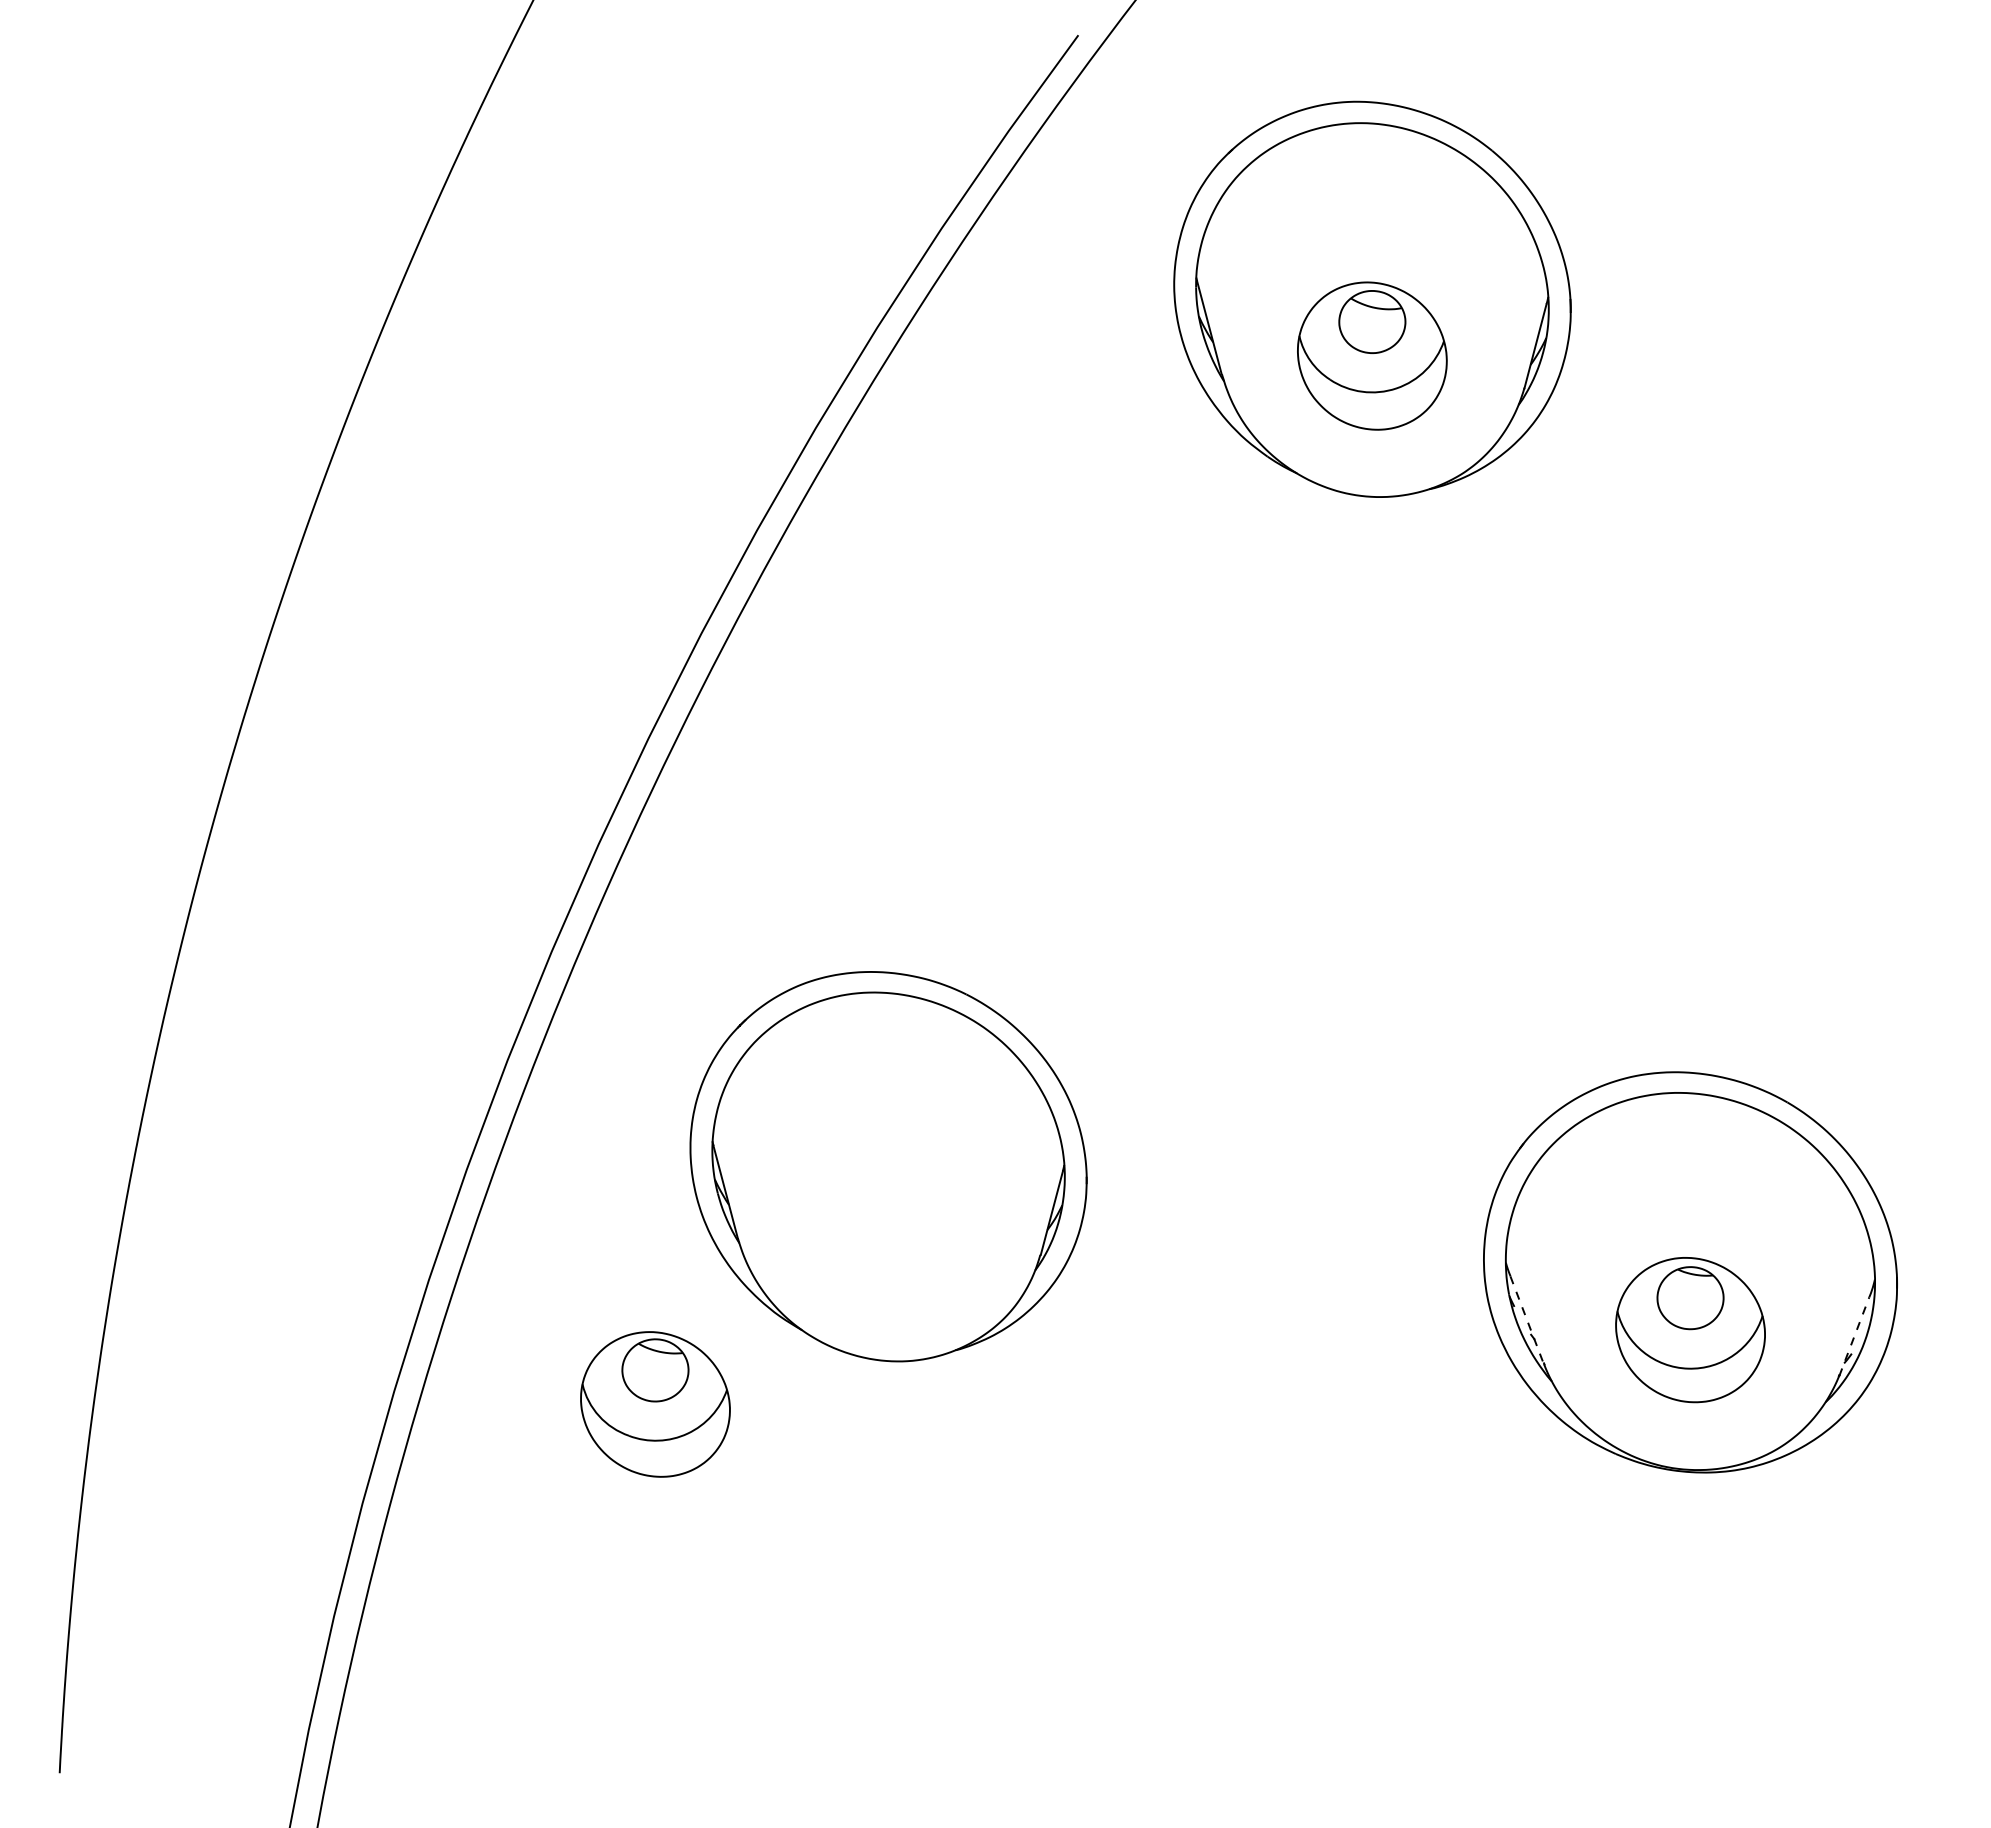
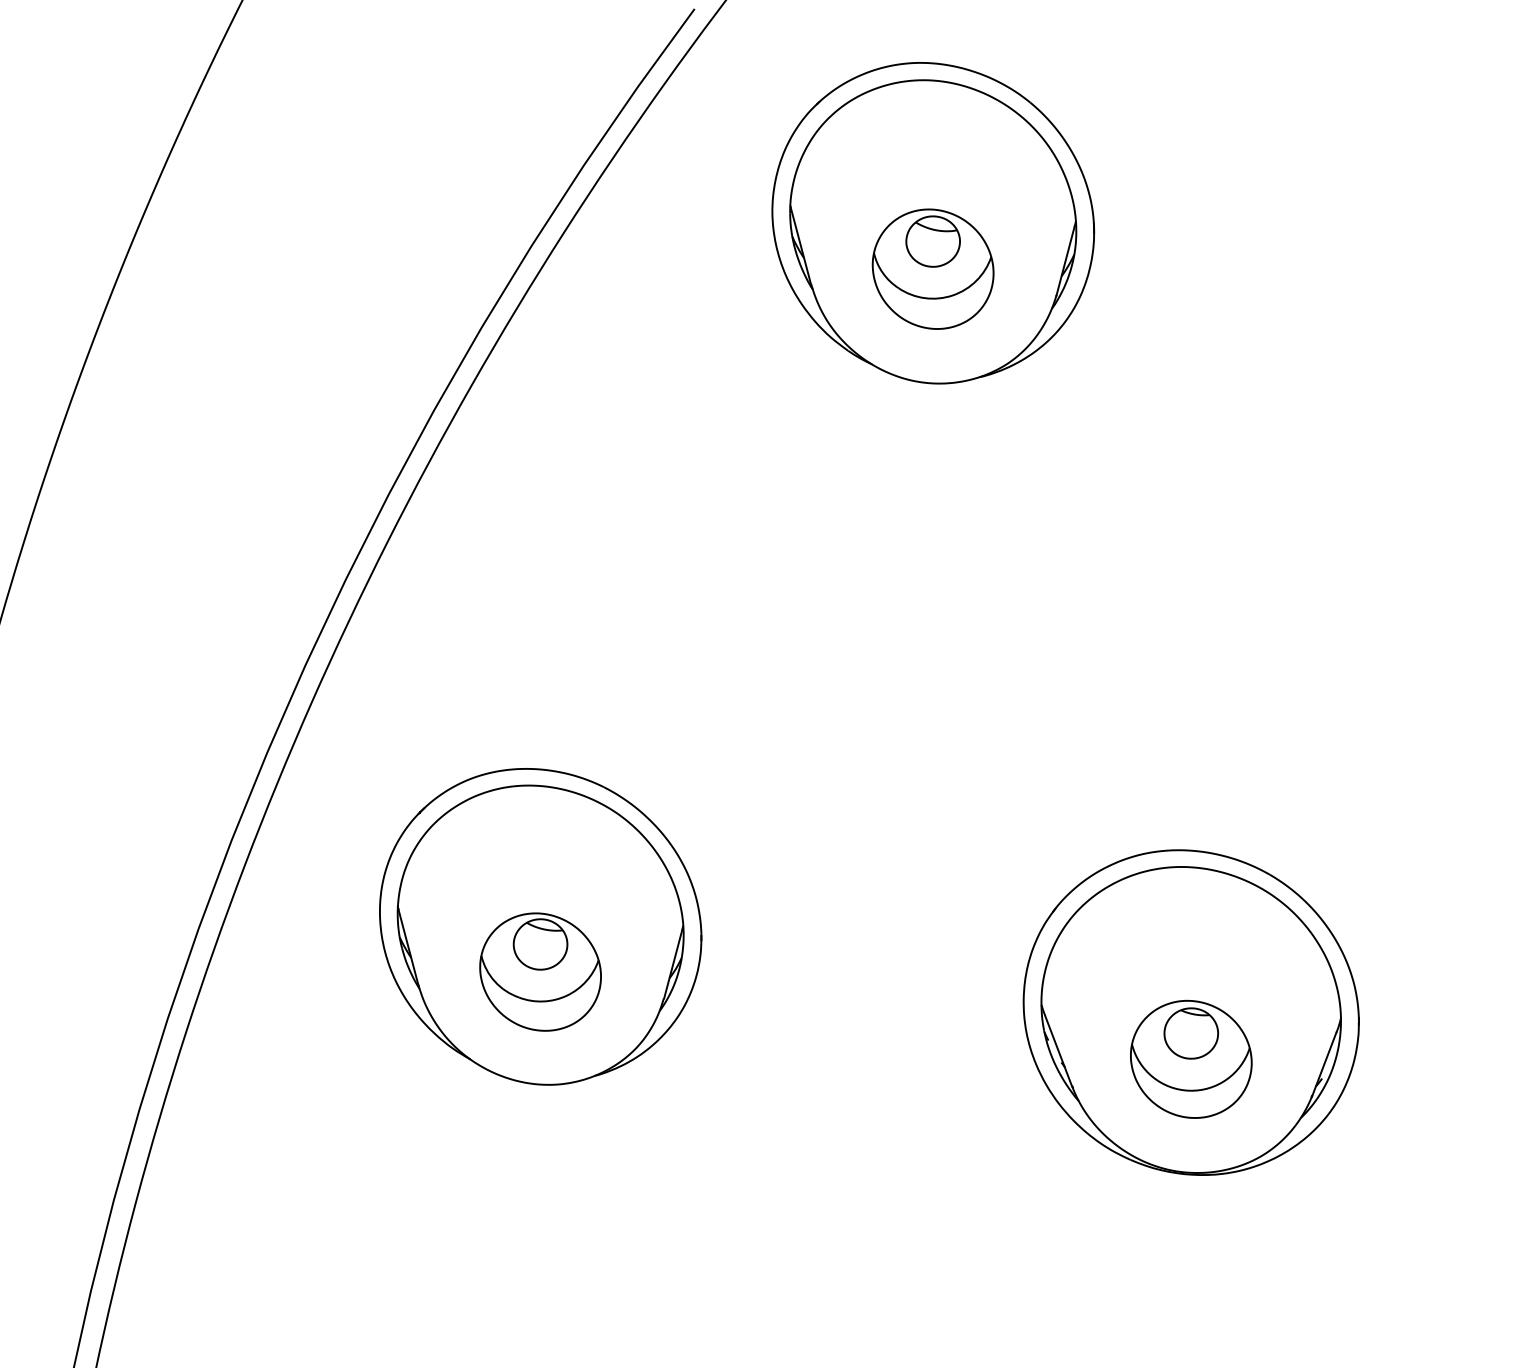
line: (1527, 1319) -> (1059, 1050), dashed -> solid
line: (1854, 1336) -> (1324, 1064), dashed -> solid
part: (655, 1404) -> (540, 972), moved

